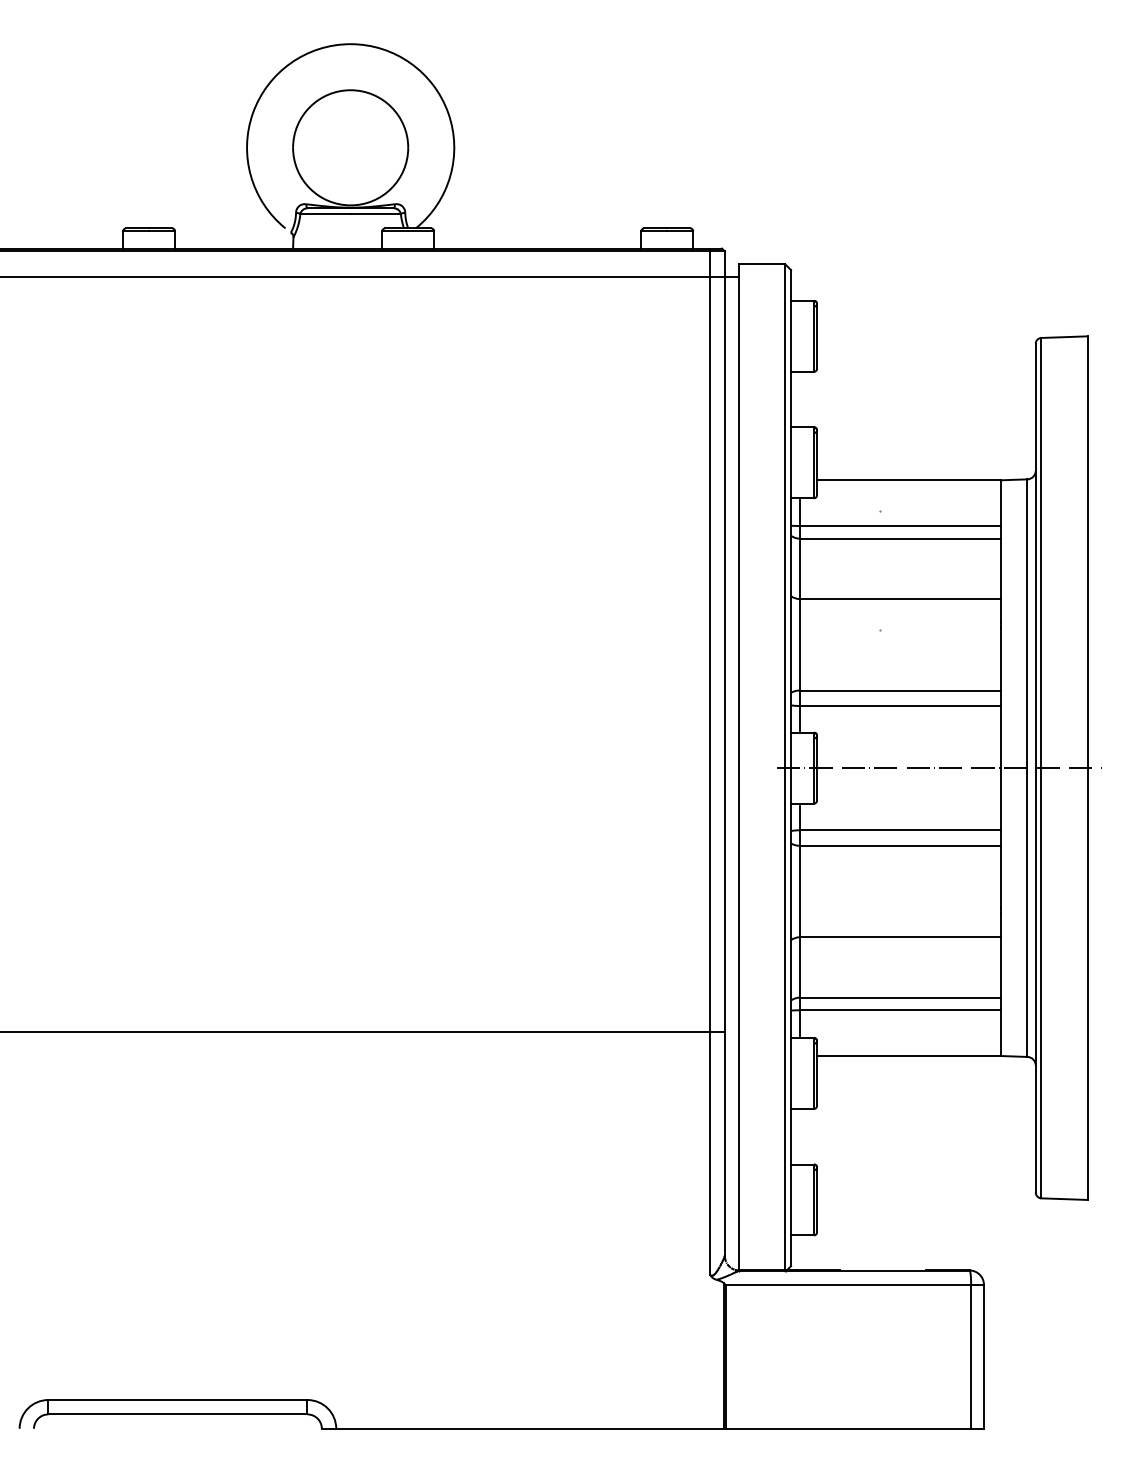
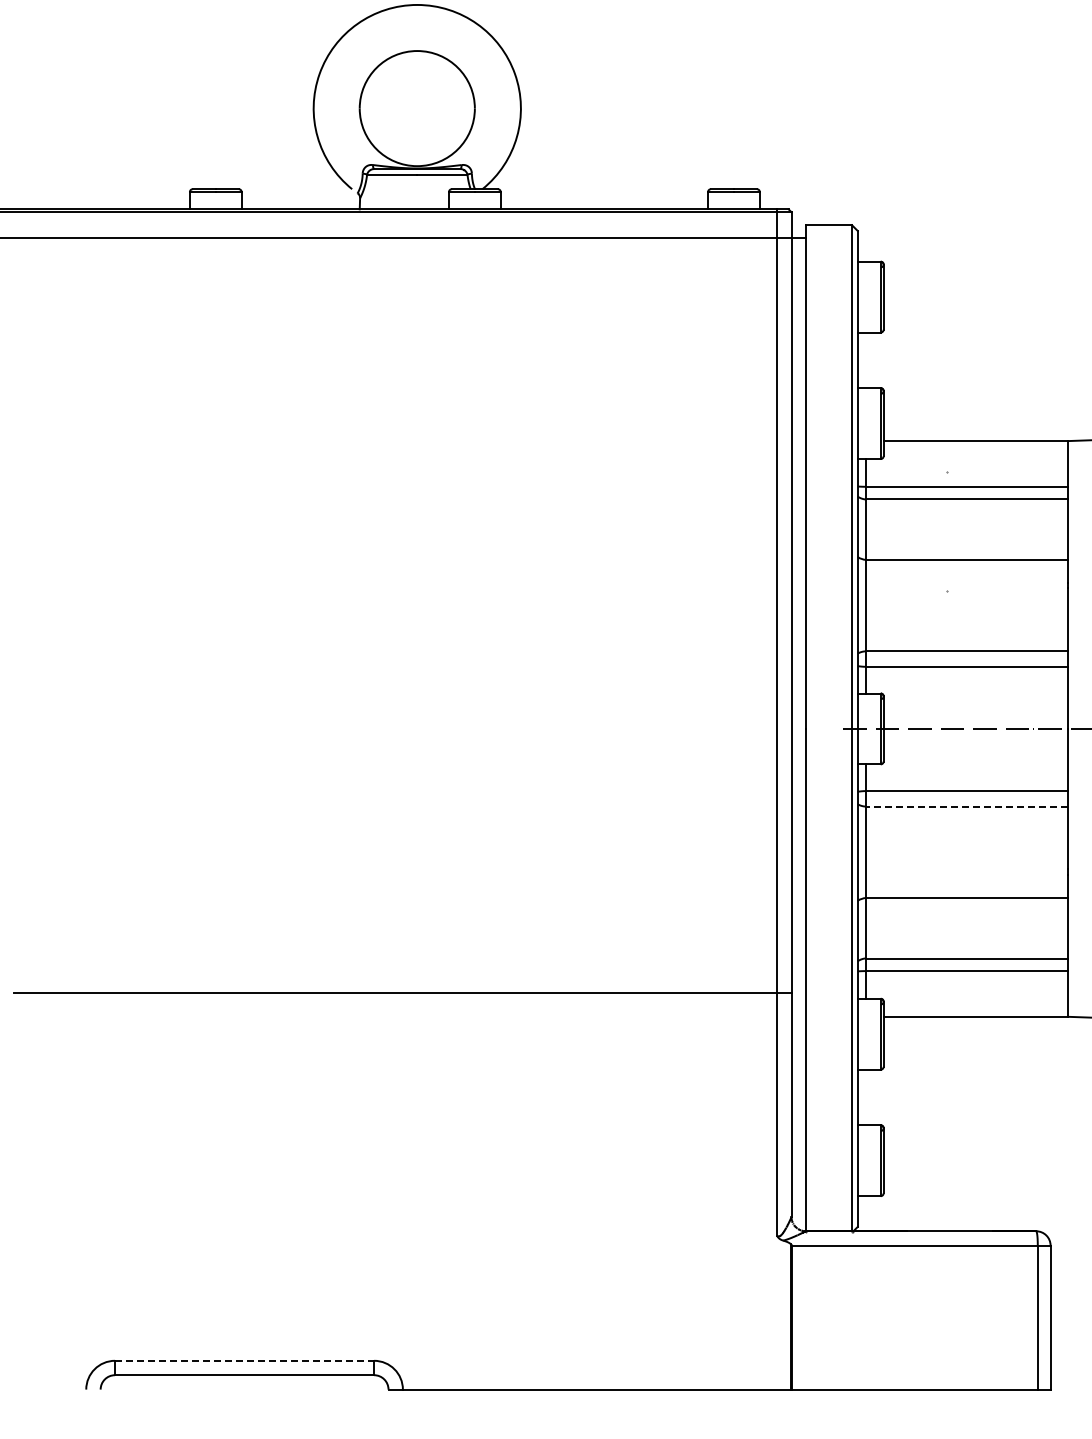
line: (900, 845) -> (967, 806), solid -> dashed
line: (177, 1400) -> (244, 1361), solid -> dashed

